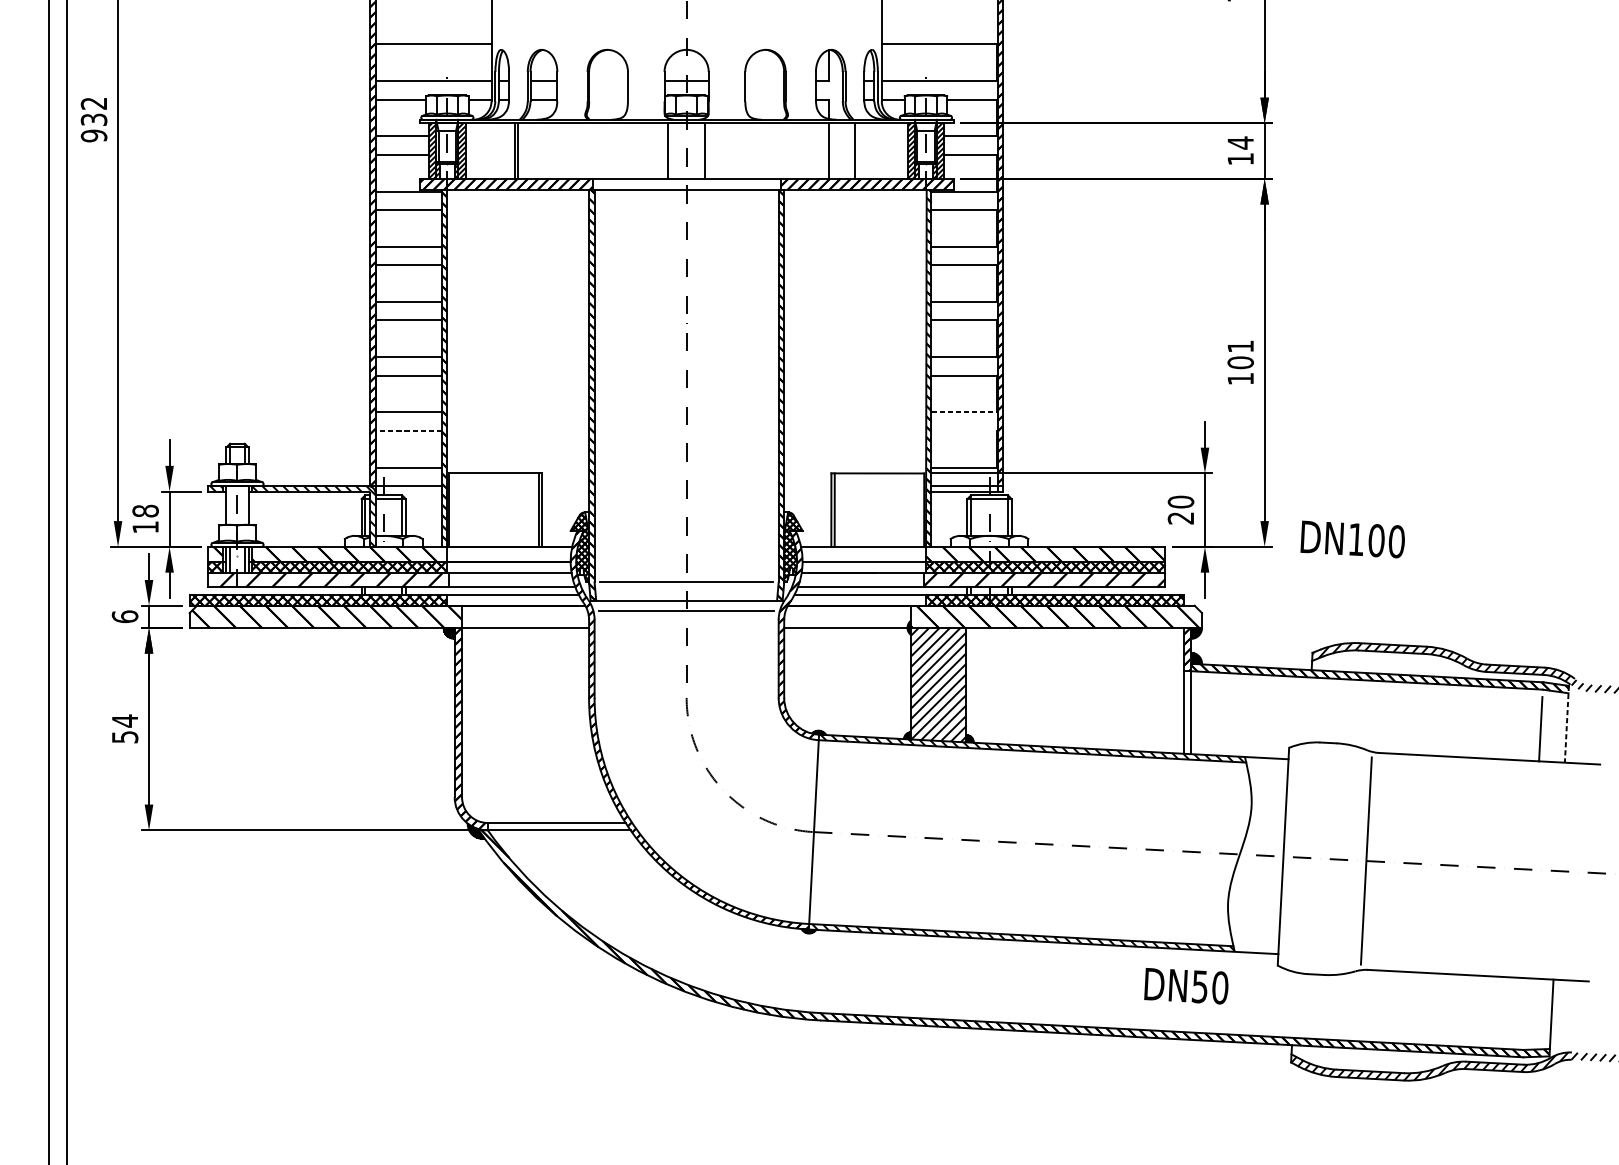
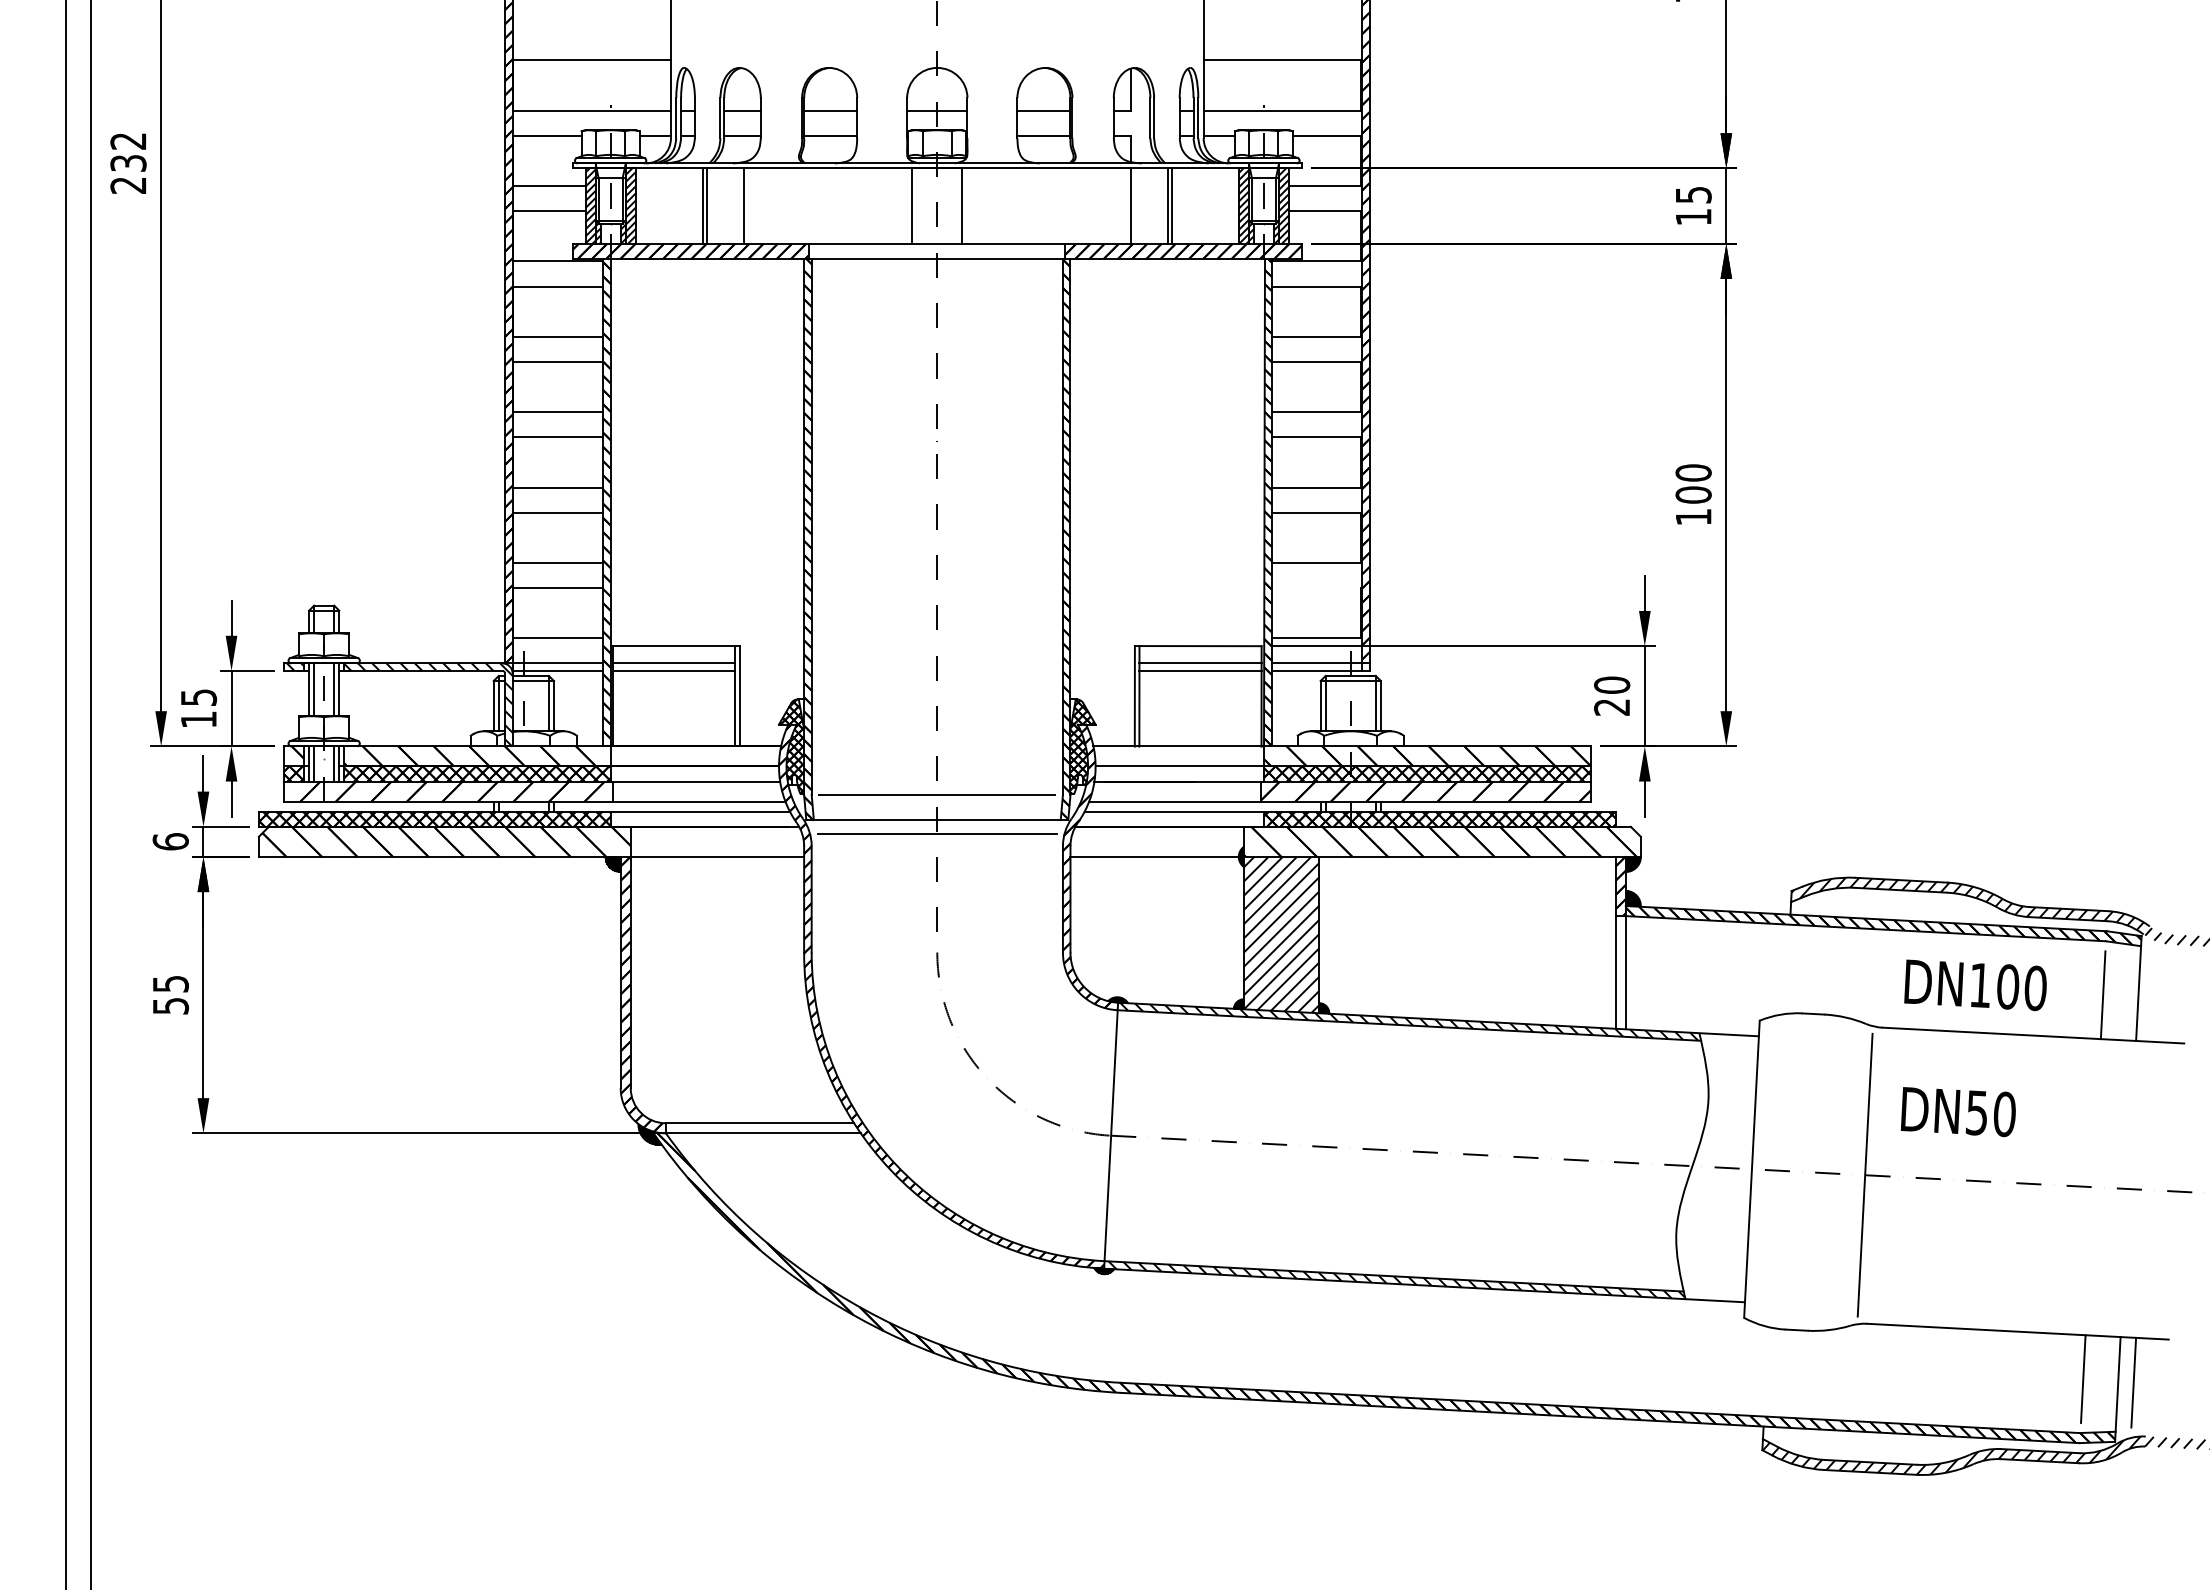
line: (608, 81) -> (830, 110), added
line: (764, 81) -> (1043, 110), added
line: (608, 99) -> (830, 135), added
line: (764, 99) -> (1043, 135), added
text: (94, 135) -> (128, 185), 932 -> 232
text: (1240, 143) -> (1693, 195), 14 -> 15
line: (544, 150) -> (743, 205), added
line: (858, 150) -> (1171, 205), added
text: (1240, 346) -> (1693, 472), 101 -> 100
line: (964, 412) -> (1316, 562), dashed -> solid
line: (409, 431) -> (558, 588), dashed -> solid
line: (494, 486) -> (674, 663), added
line: (879, 486) -> (1200, 663), added
line: (408, 491) -> (557, 670), added
line: (494, 491) -> (674, 670), added
line: (879, 491) -> (1200, 670), added
line: (230, 505) -> (314, 689), added
line: (245, 505) -> (334, 689), added
text: (145, 511) -> (198, 697), 18 -> 15
text: (1352, 539) -> (1975, 985), moved
text: (124, 721) -> (170, 984), 54 -> 55
line: (1566, 724) -> (2138, 989), dashed -> solid
text: (1185, 986) -> (1957, 1112), moved
line: (1526, 1009) -> (2083, 1378), added
line: (1562, 1012) -> (2133, 1382), added

